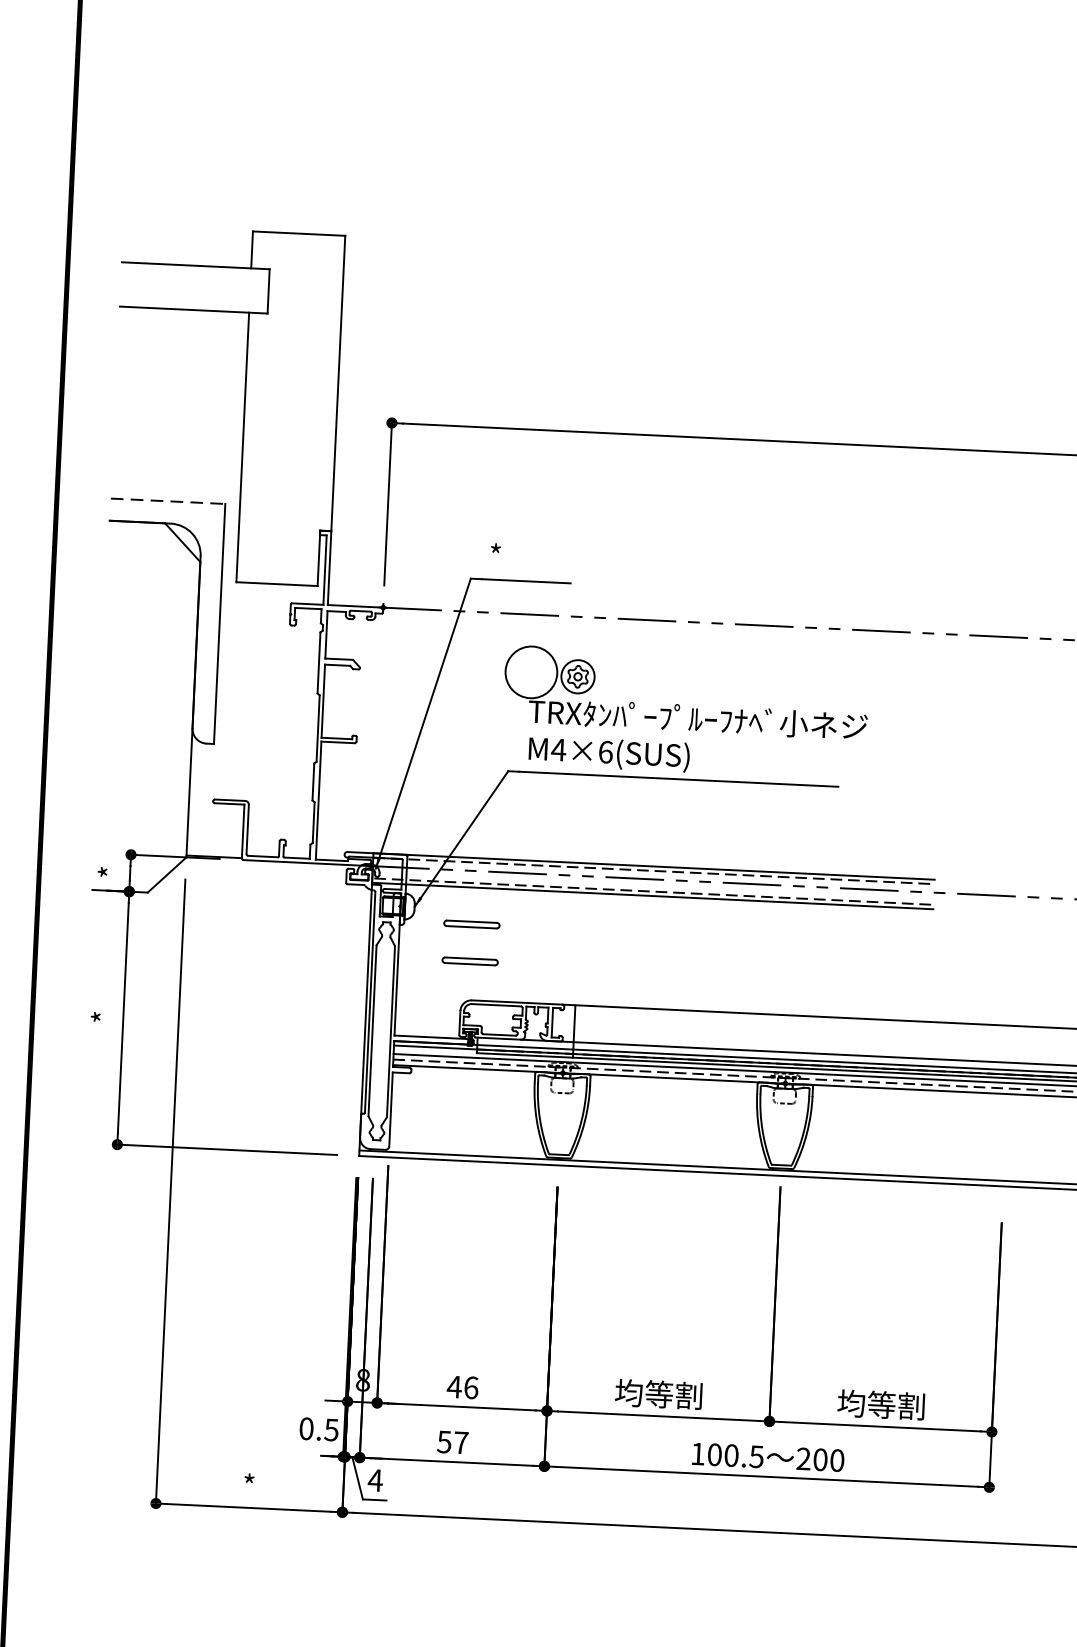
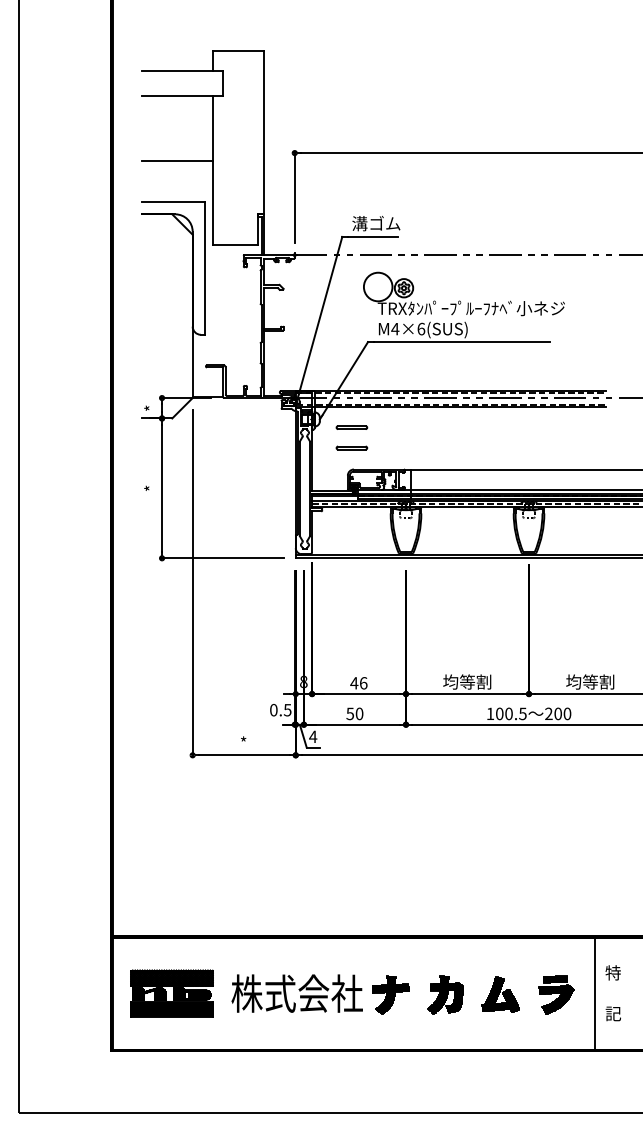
line: (179, 428) -> (177, 161), added
line: (168, 502) -> (173, 202), dashed -> solid
text: (533, 557) -> (376, 223), * -> 溝ゴム
text: (461, 1442) -> (359, 713), 57 -> 50

